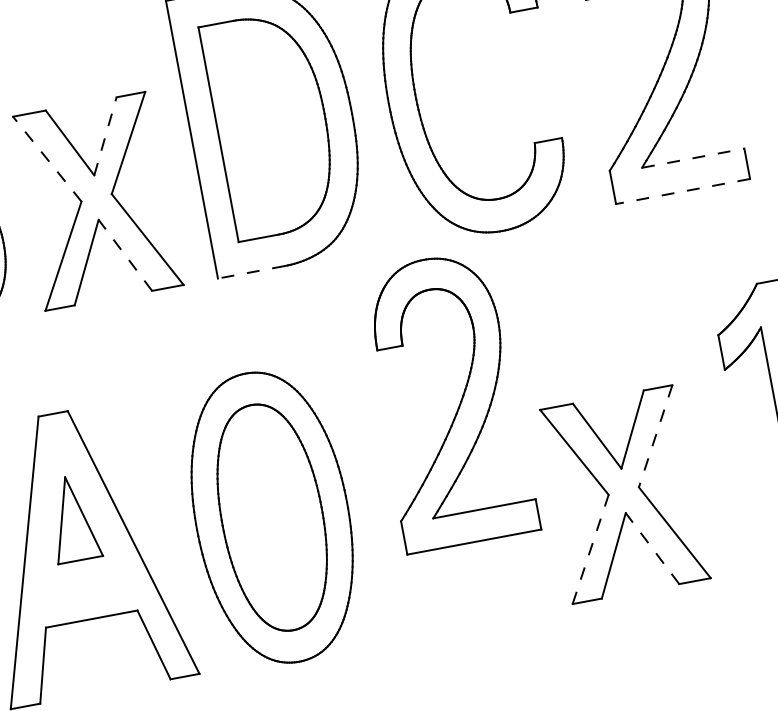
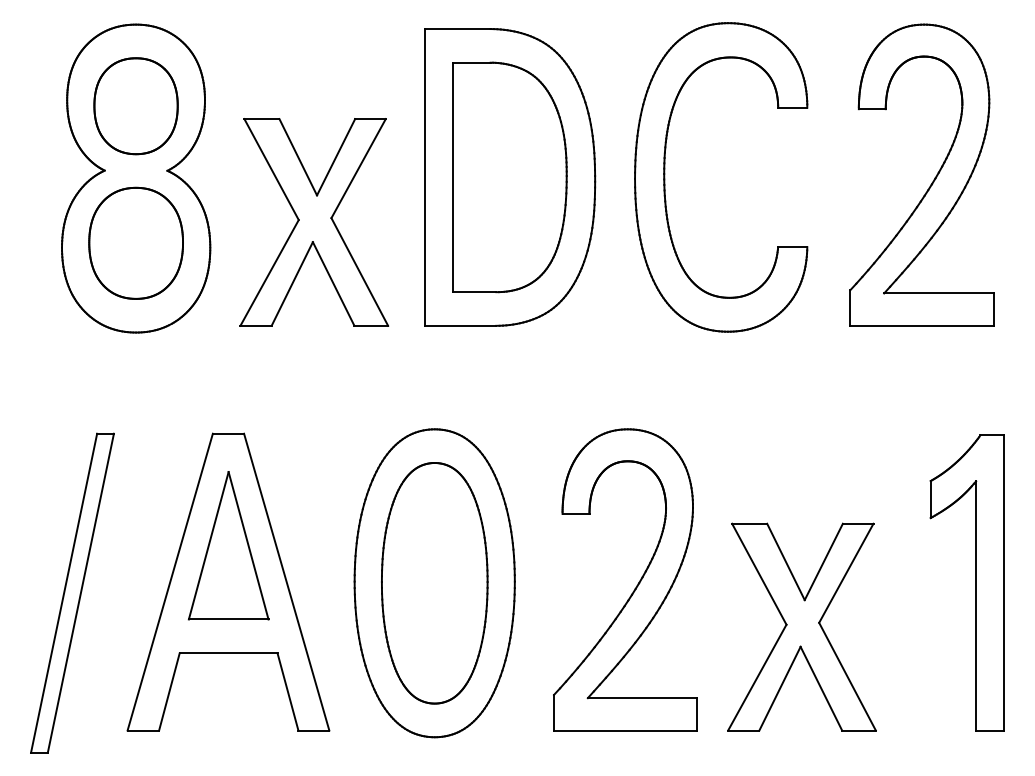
line: (105, 136) -> (336, 157), dashed -> solid
line: (692, 158) -> (938, 293), dashed -> solid
line: (47, 159) -> (271, 169), dashed -> solid
line: (682, 191) -> (921, 325), dashed -> solid
line: (125, 254) -> (333, 283), dashed -> solid
line: (251, 271) -> (460, 325), dashed -> solid
part: (459, 404) -> (636, 585), moved
line: (655, 436) -> (846, 573), dashed -> solid
part: (72, 518) -> (228, 545), size x1.67
line: (652, 548) -> (821, 688), dashed -> solid
line: (590, 549) -> (757, 677), dashed -> solid

